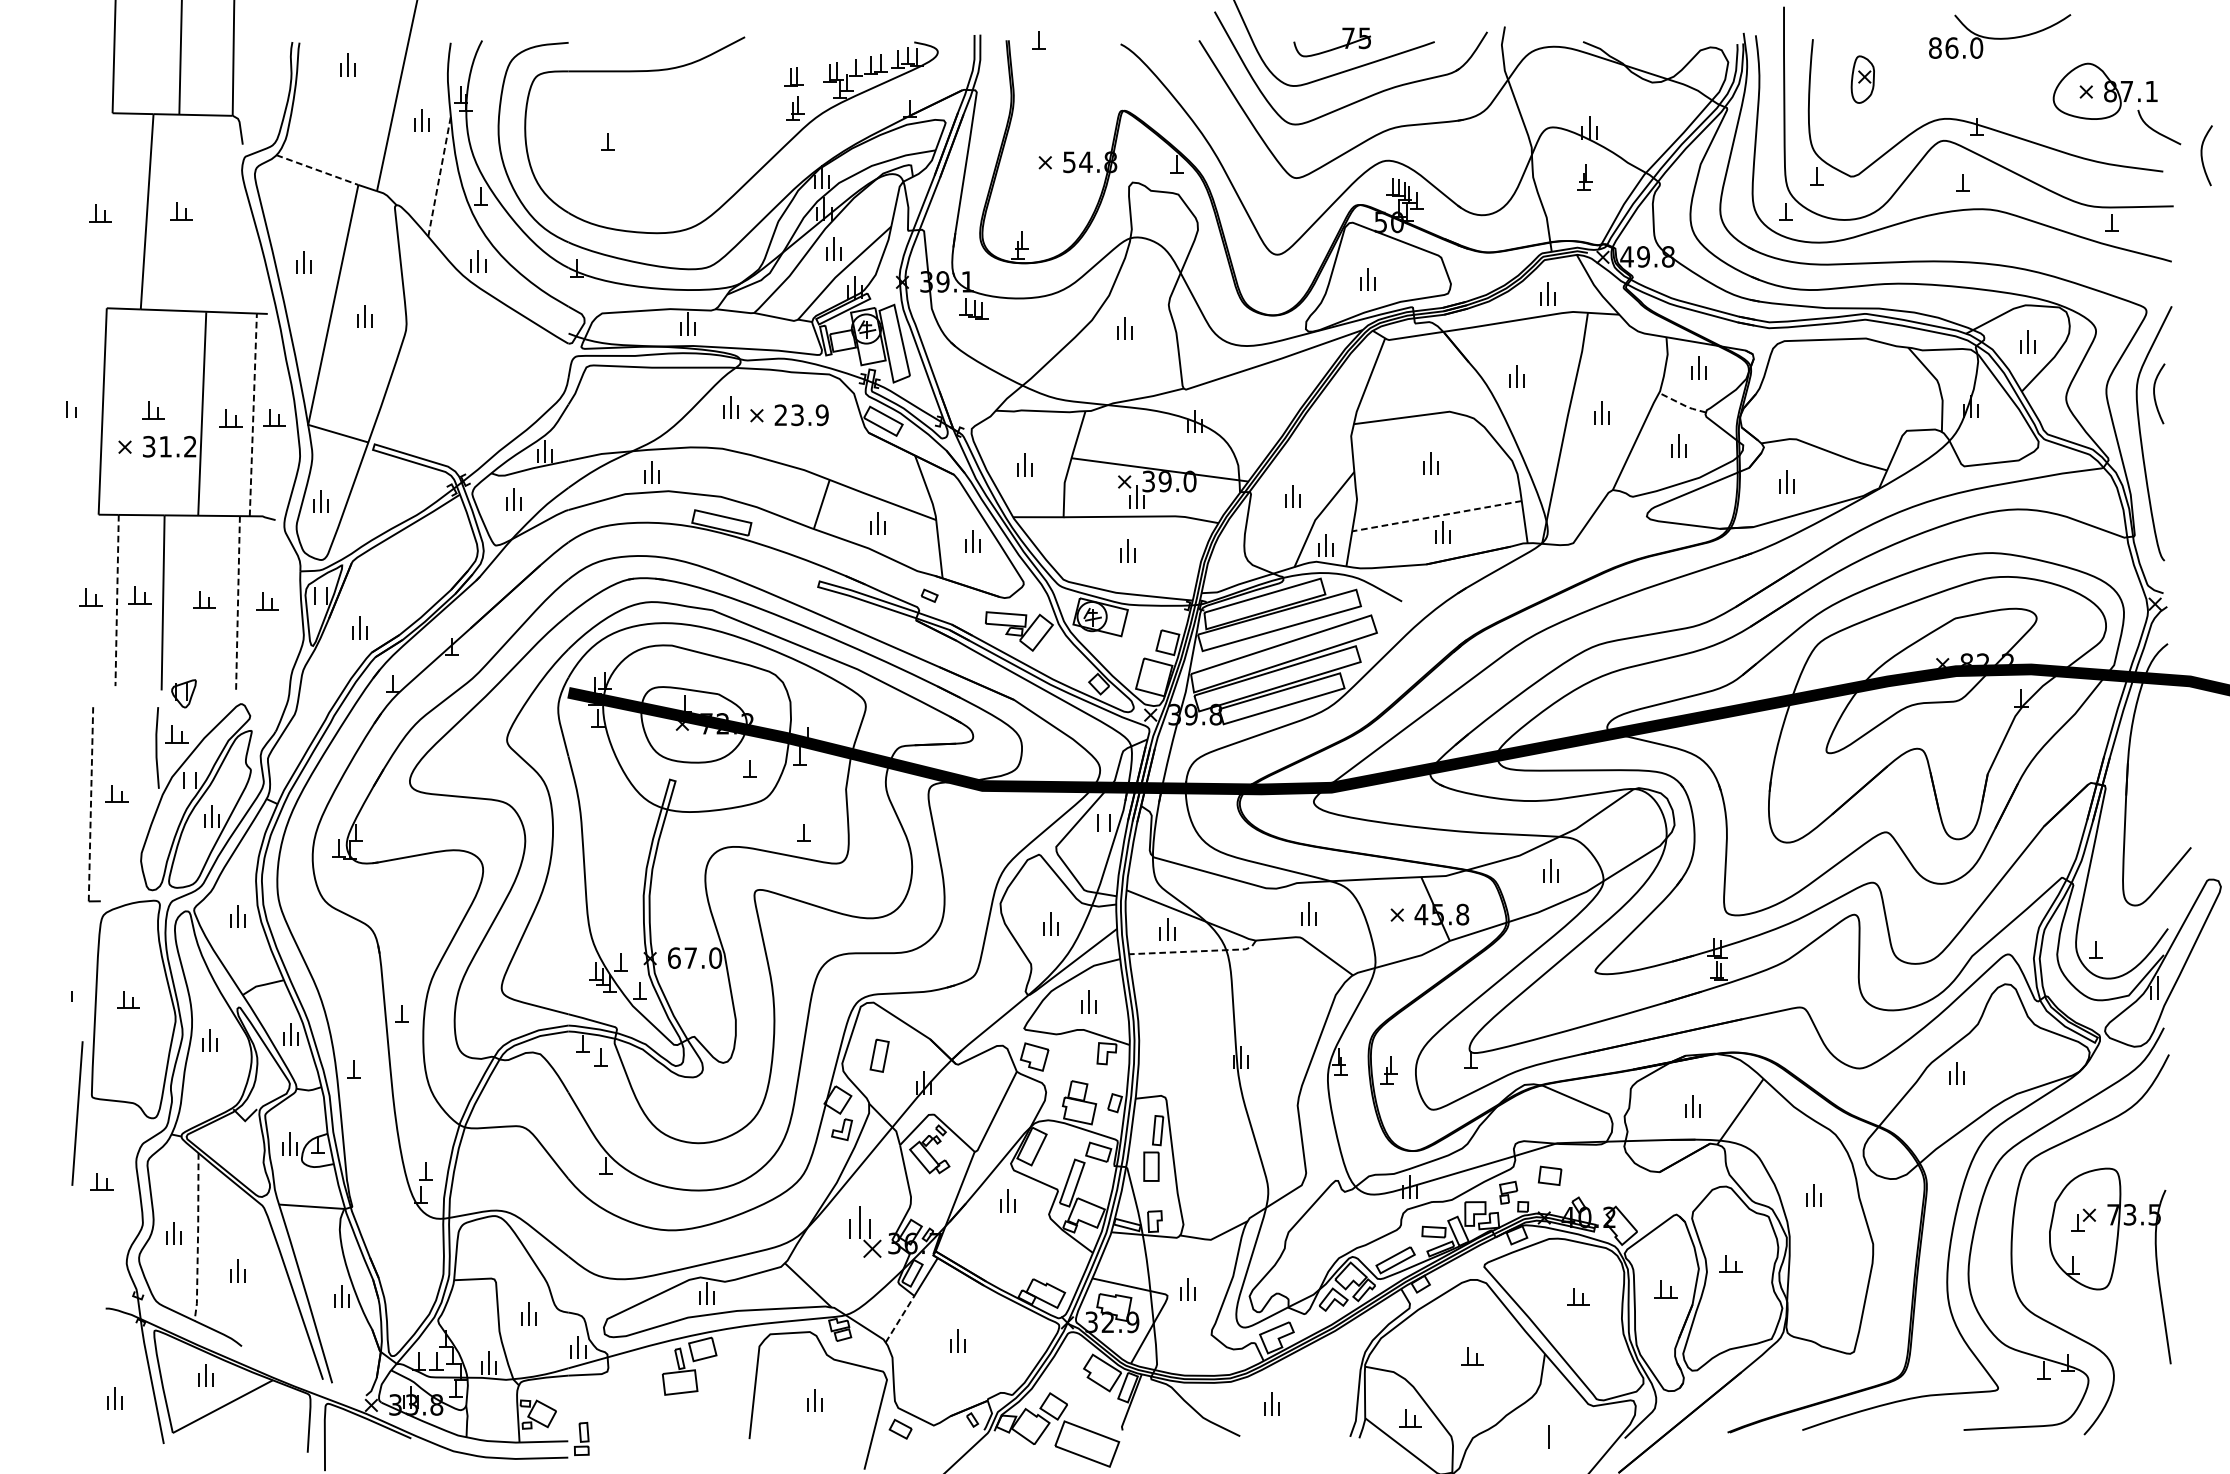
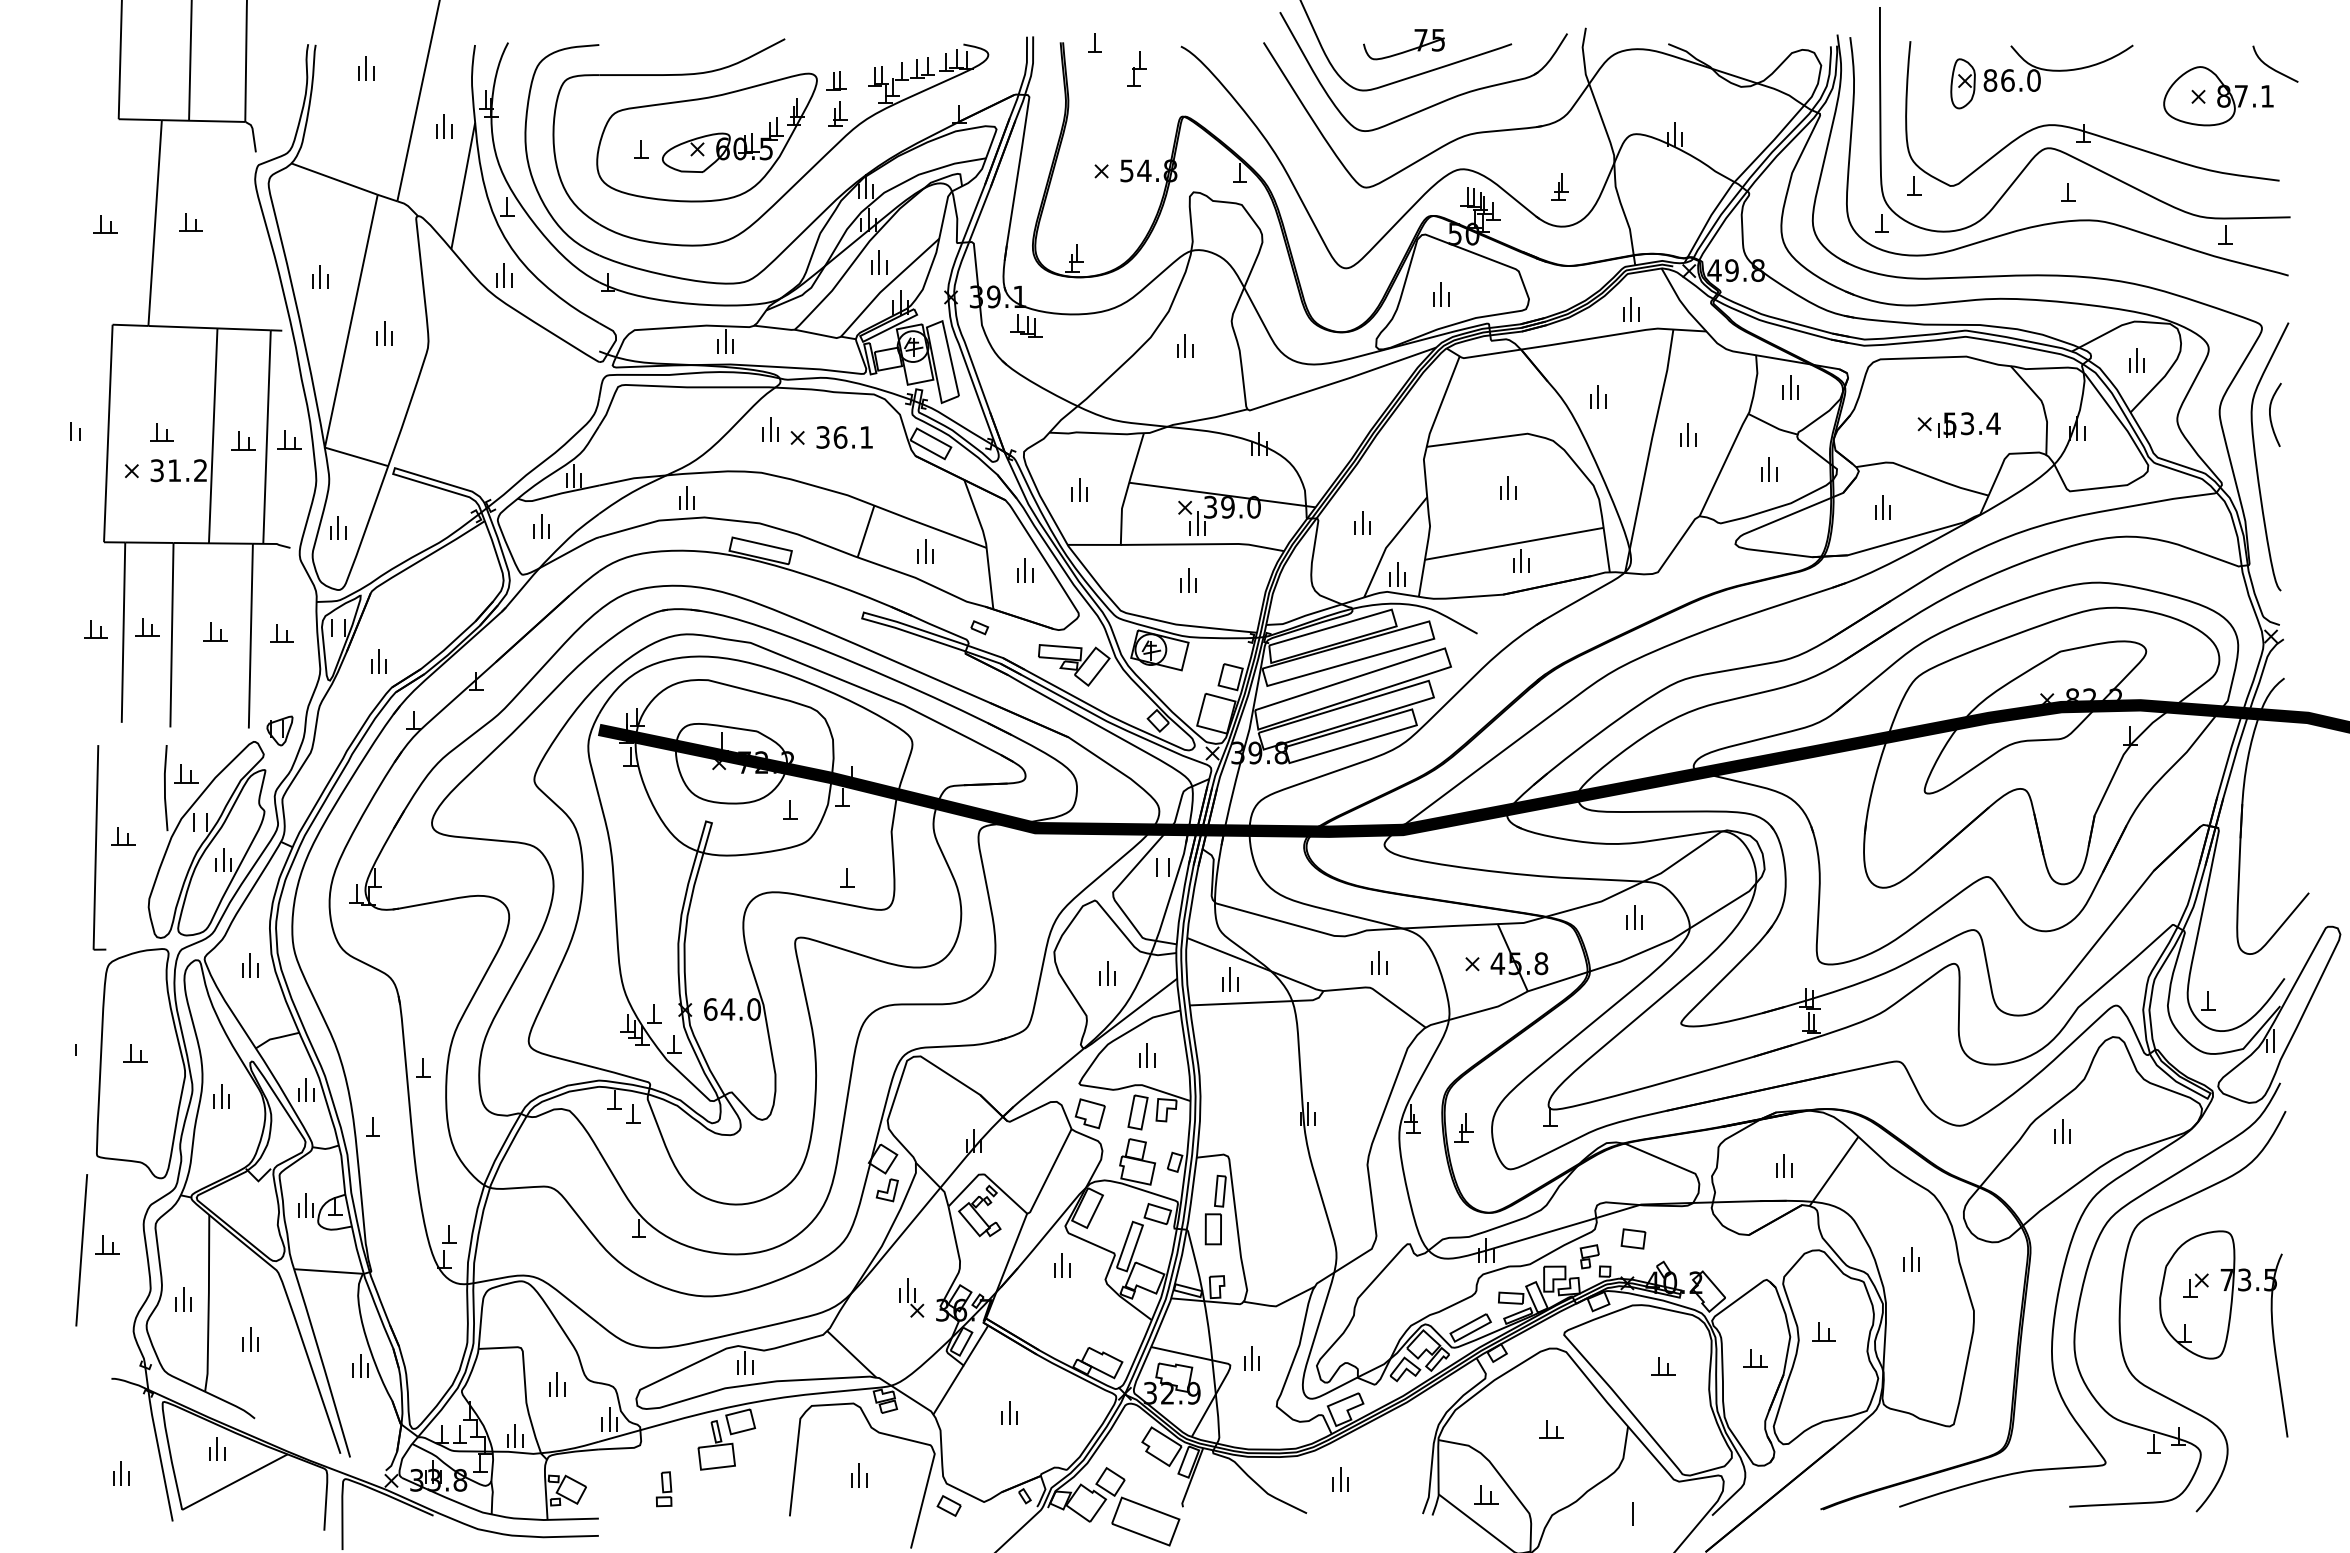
part: (1999, 35) -> (2058, 67), moved
part: (1078, 65) -> (1136, 68), added
part: (670, 130) -> (706, 137), added
curve: (2156, 130) -> (2272, 67), moved
curve: (2203, 157) -> (2321, 165), removed
line: (317, 170) -> (334, 179), dashed -> solid
line: (439, 176) -> (463, 185), dashed -> solid
part: (1584, 177) -> (1559, 186), moved
part: (1858, 402) -> (1958, 424), added
line: (1682, 404) -> (1773, 426), dashed -> solid
line: (253, 415) -> (267, 437), dashed -> solid
text: (801, 415) -> (844, 437), 23.9 -> 36.1
line: (1437, 515) -> (1514, 543), dashed -> solid
line: (117, 601) -> (123, 633), dashed -> solid
line: (237, 604) -> (250, 636), dashed -> solid
part: (183, 693) -> (279, 730), moved
line: (90, 803) -> (95, 846), dashed -> solid
line: (1196, 951) -> (1260, 1002), dashed -> solid
text: (690, 958) -> (727, 1009), 67.0 -> 64.0
part: (879, 1055) -> (1137, 1112), moved
line: (77, 1113) -> (81, 1250), moved
part: (864, 1231) -> (911, 1297), size x0.71
line: (197, 1238) -> (208, 1304), dashed -> solid
line: (900, 1319) -> (948, 1390), dashed -> solid
part: (581, 1439) -> (663, 1489), moved

